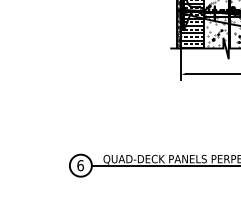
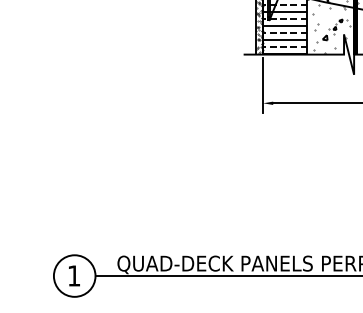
text: (80, 165) -> (74, 275), 6 -> 1

